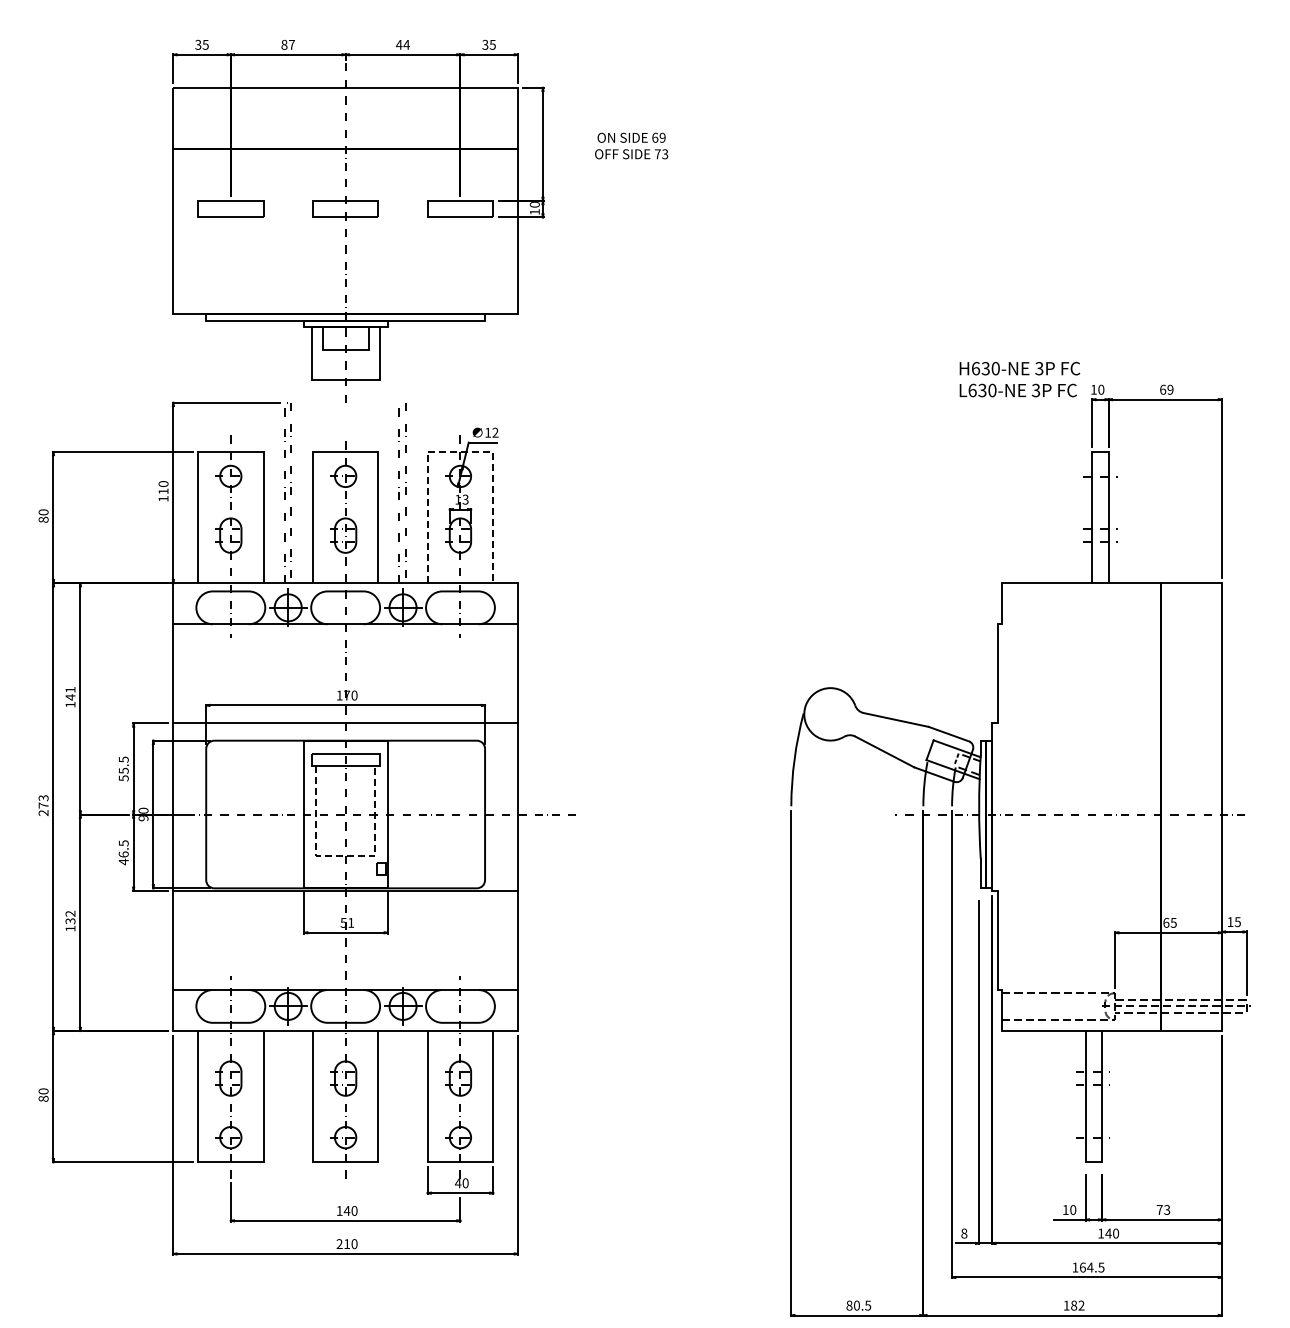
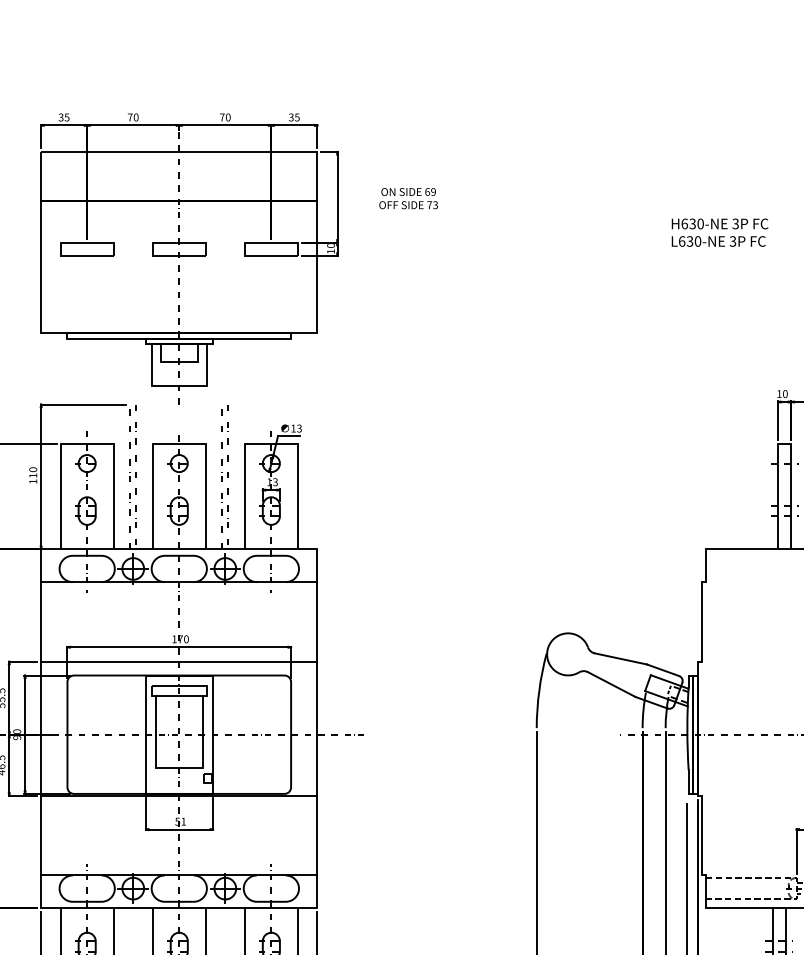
text: (287, 44) -> (132, 117), 87 -> 70
text: (402, 44) -> (224, 117), 44 -> 70
text: (1019, 379) -> (719, 232), moved
text: (495, 432) -> (299, 428), 12 -> 13
line: (460, 452) -> (271, 444), dashed -> solid
line: (345, 856) -> (179, 768), dashed -> solid

